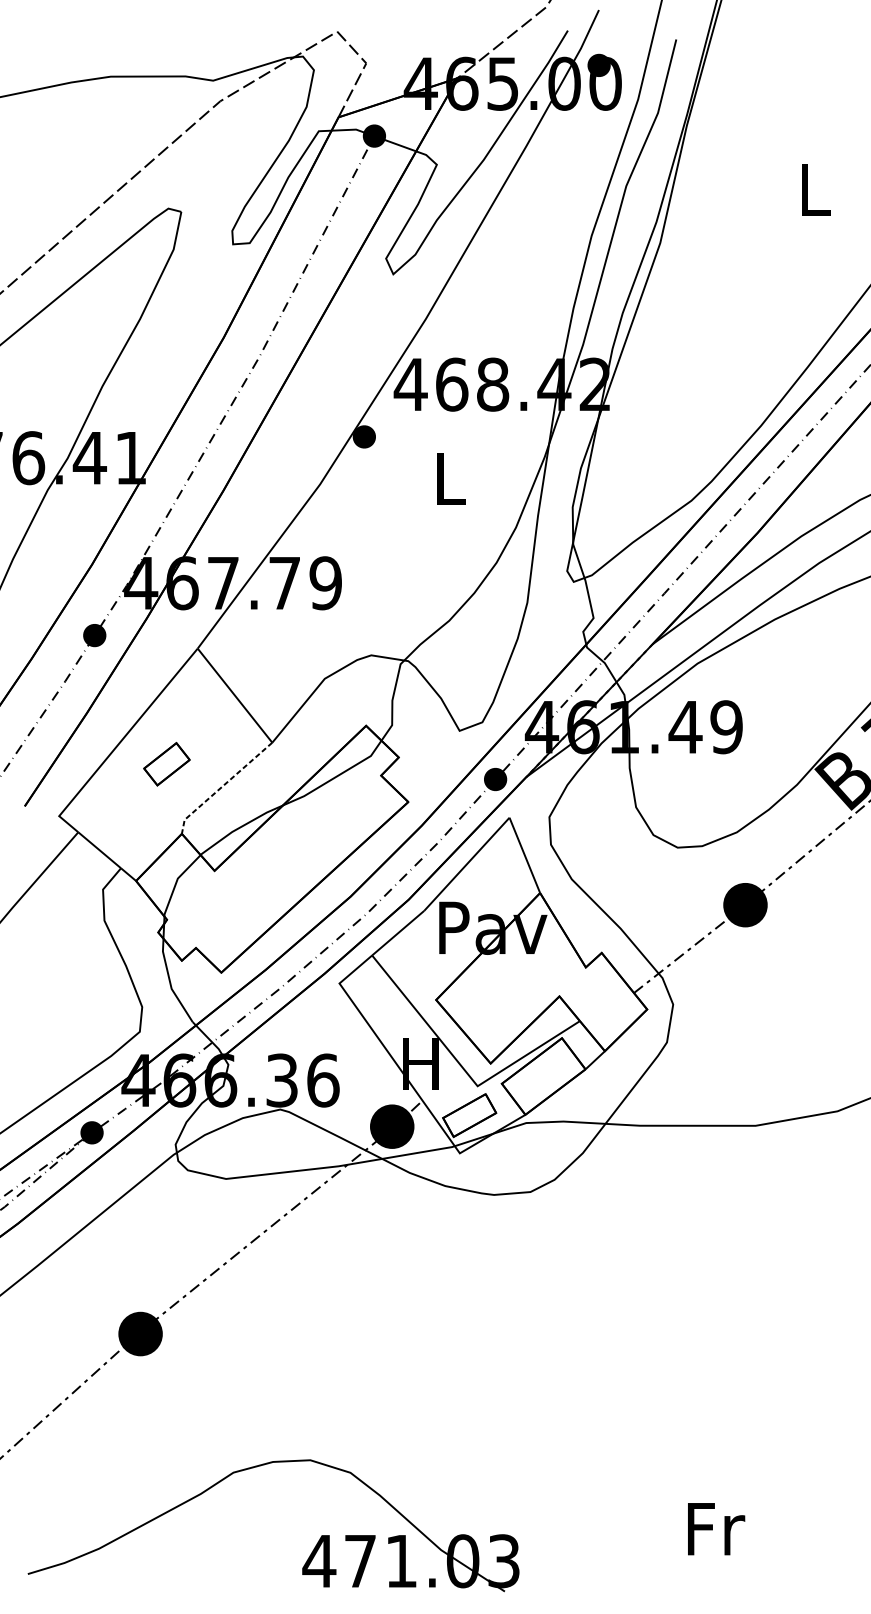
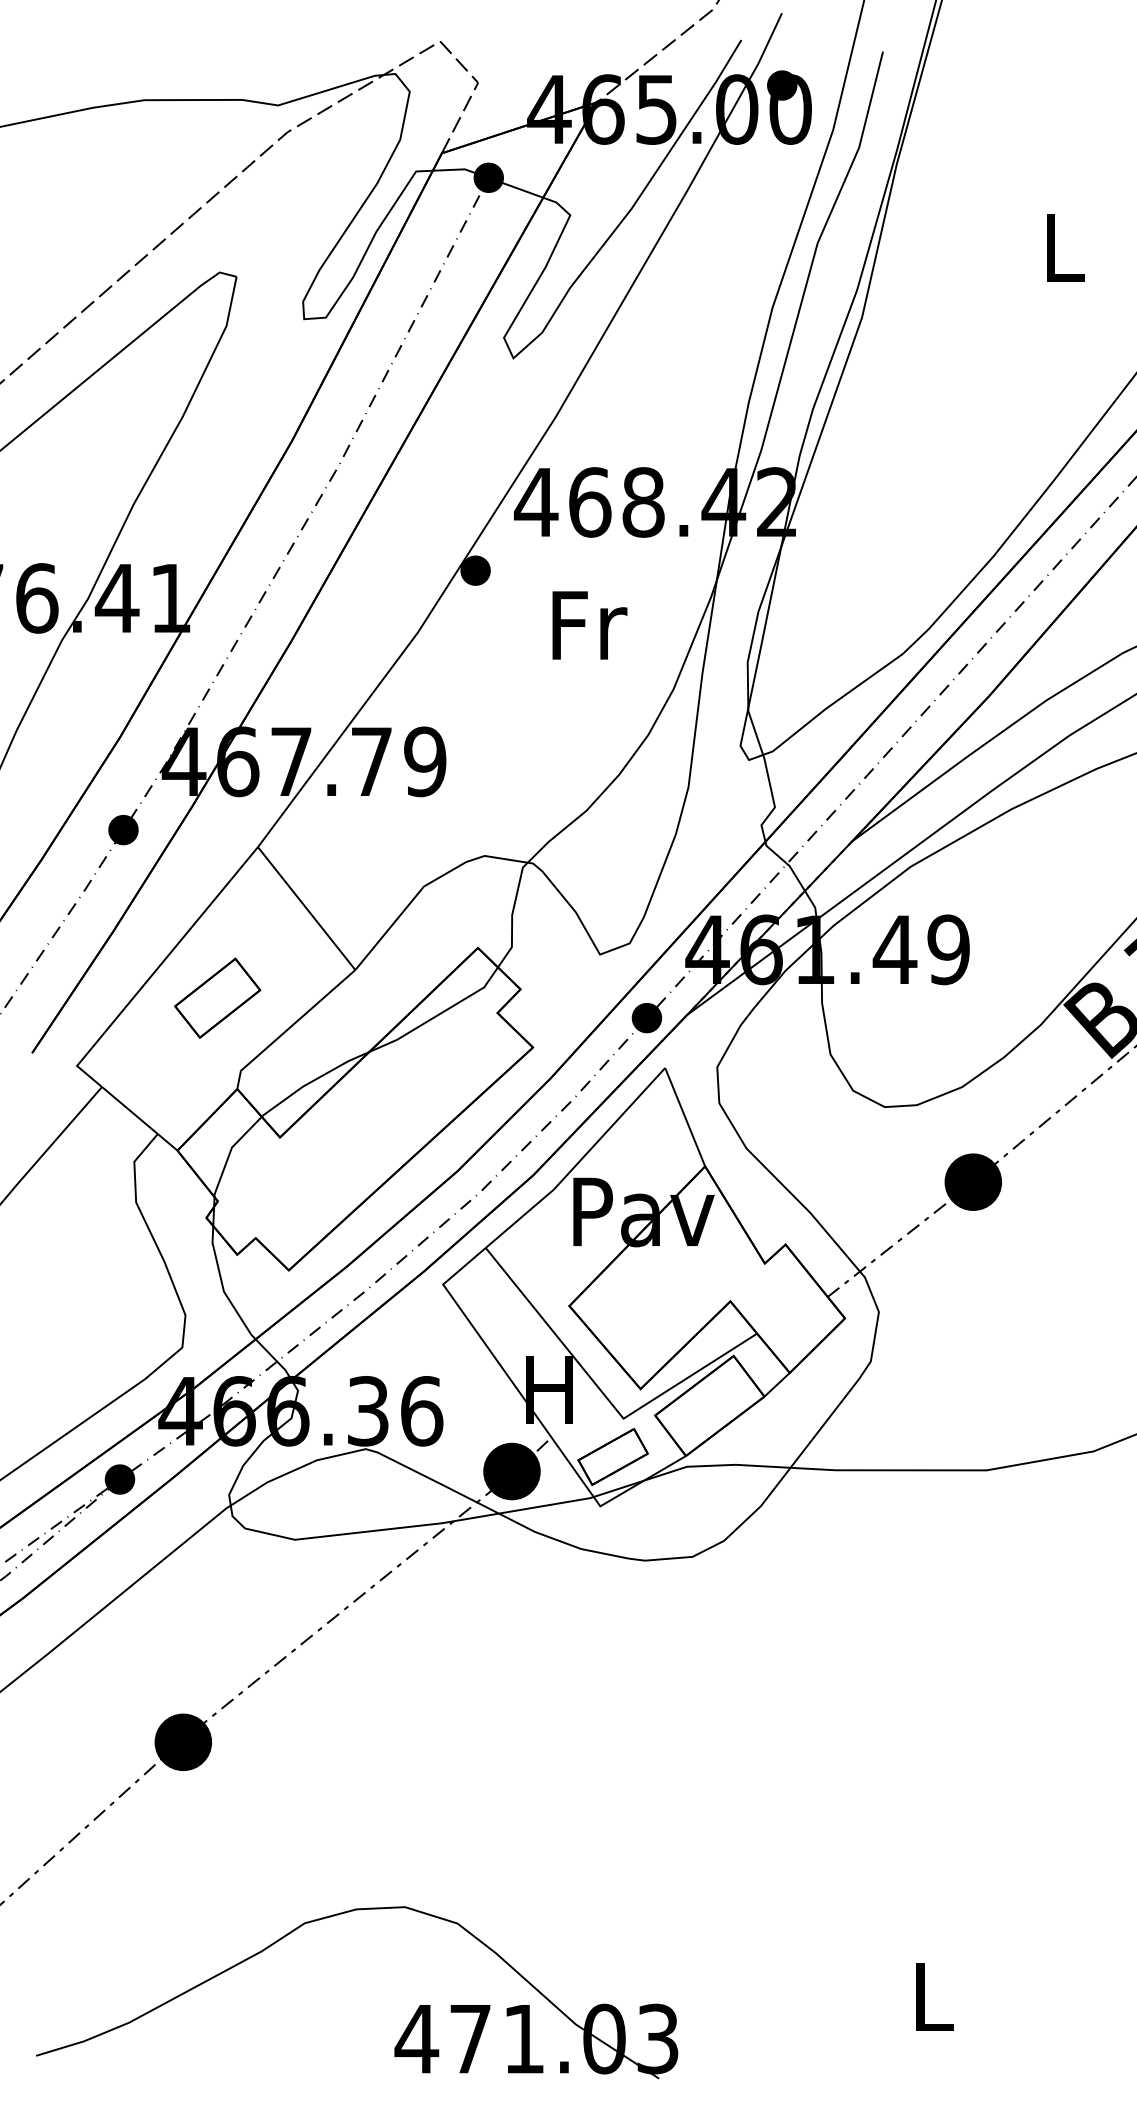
text: (451, 478) -> (589, 625), L -> Fr
part: (166, 763) -> (217, 997), size x1.43
line: (222, 786) -> (290, 1027), dashed -> solid
text: (716, 1529) -> (935, 1997), Fr -> L

